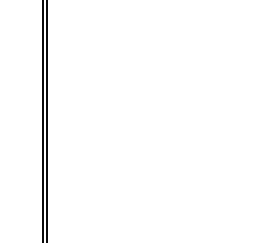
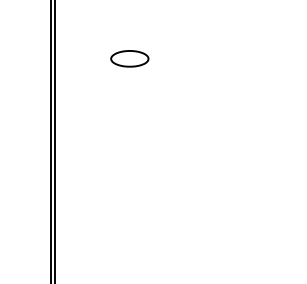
part: (110, 50) -> (129, 58), added

